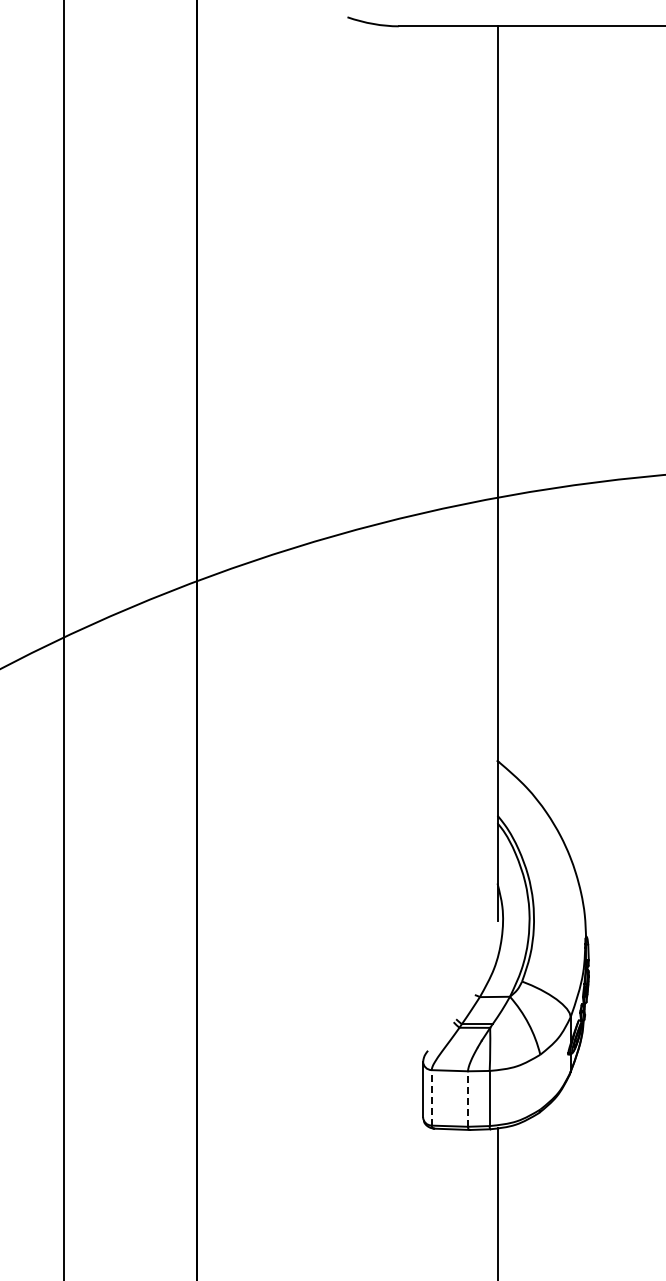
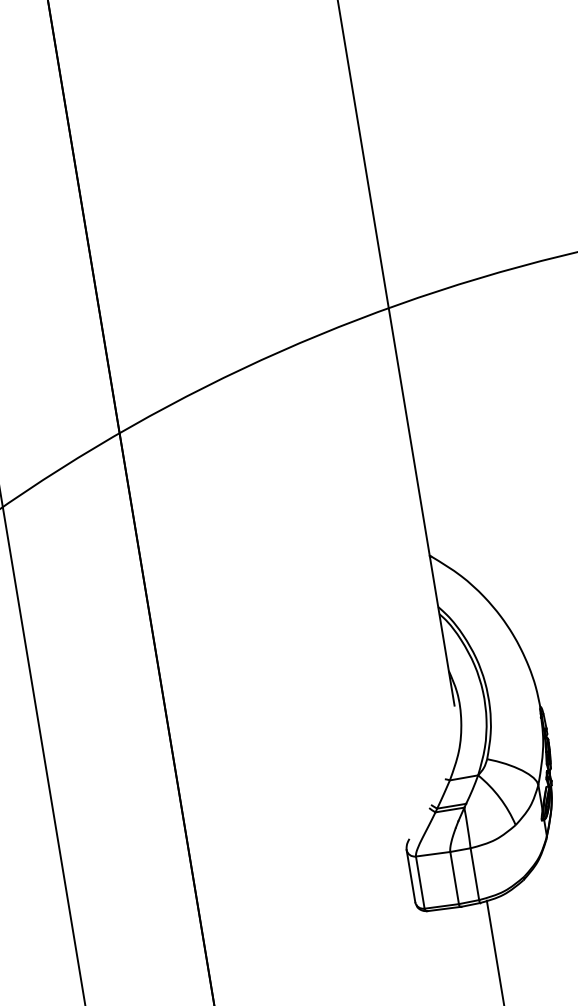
line: (431, 1097) -> (420, 882), dashed -> solid
line: (468, 1099) -> (455, 878), dashed -> solid

